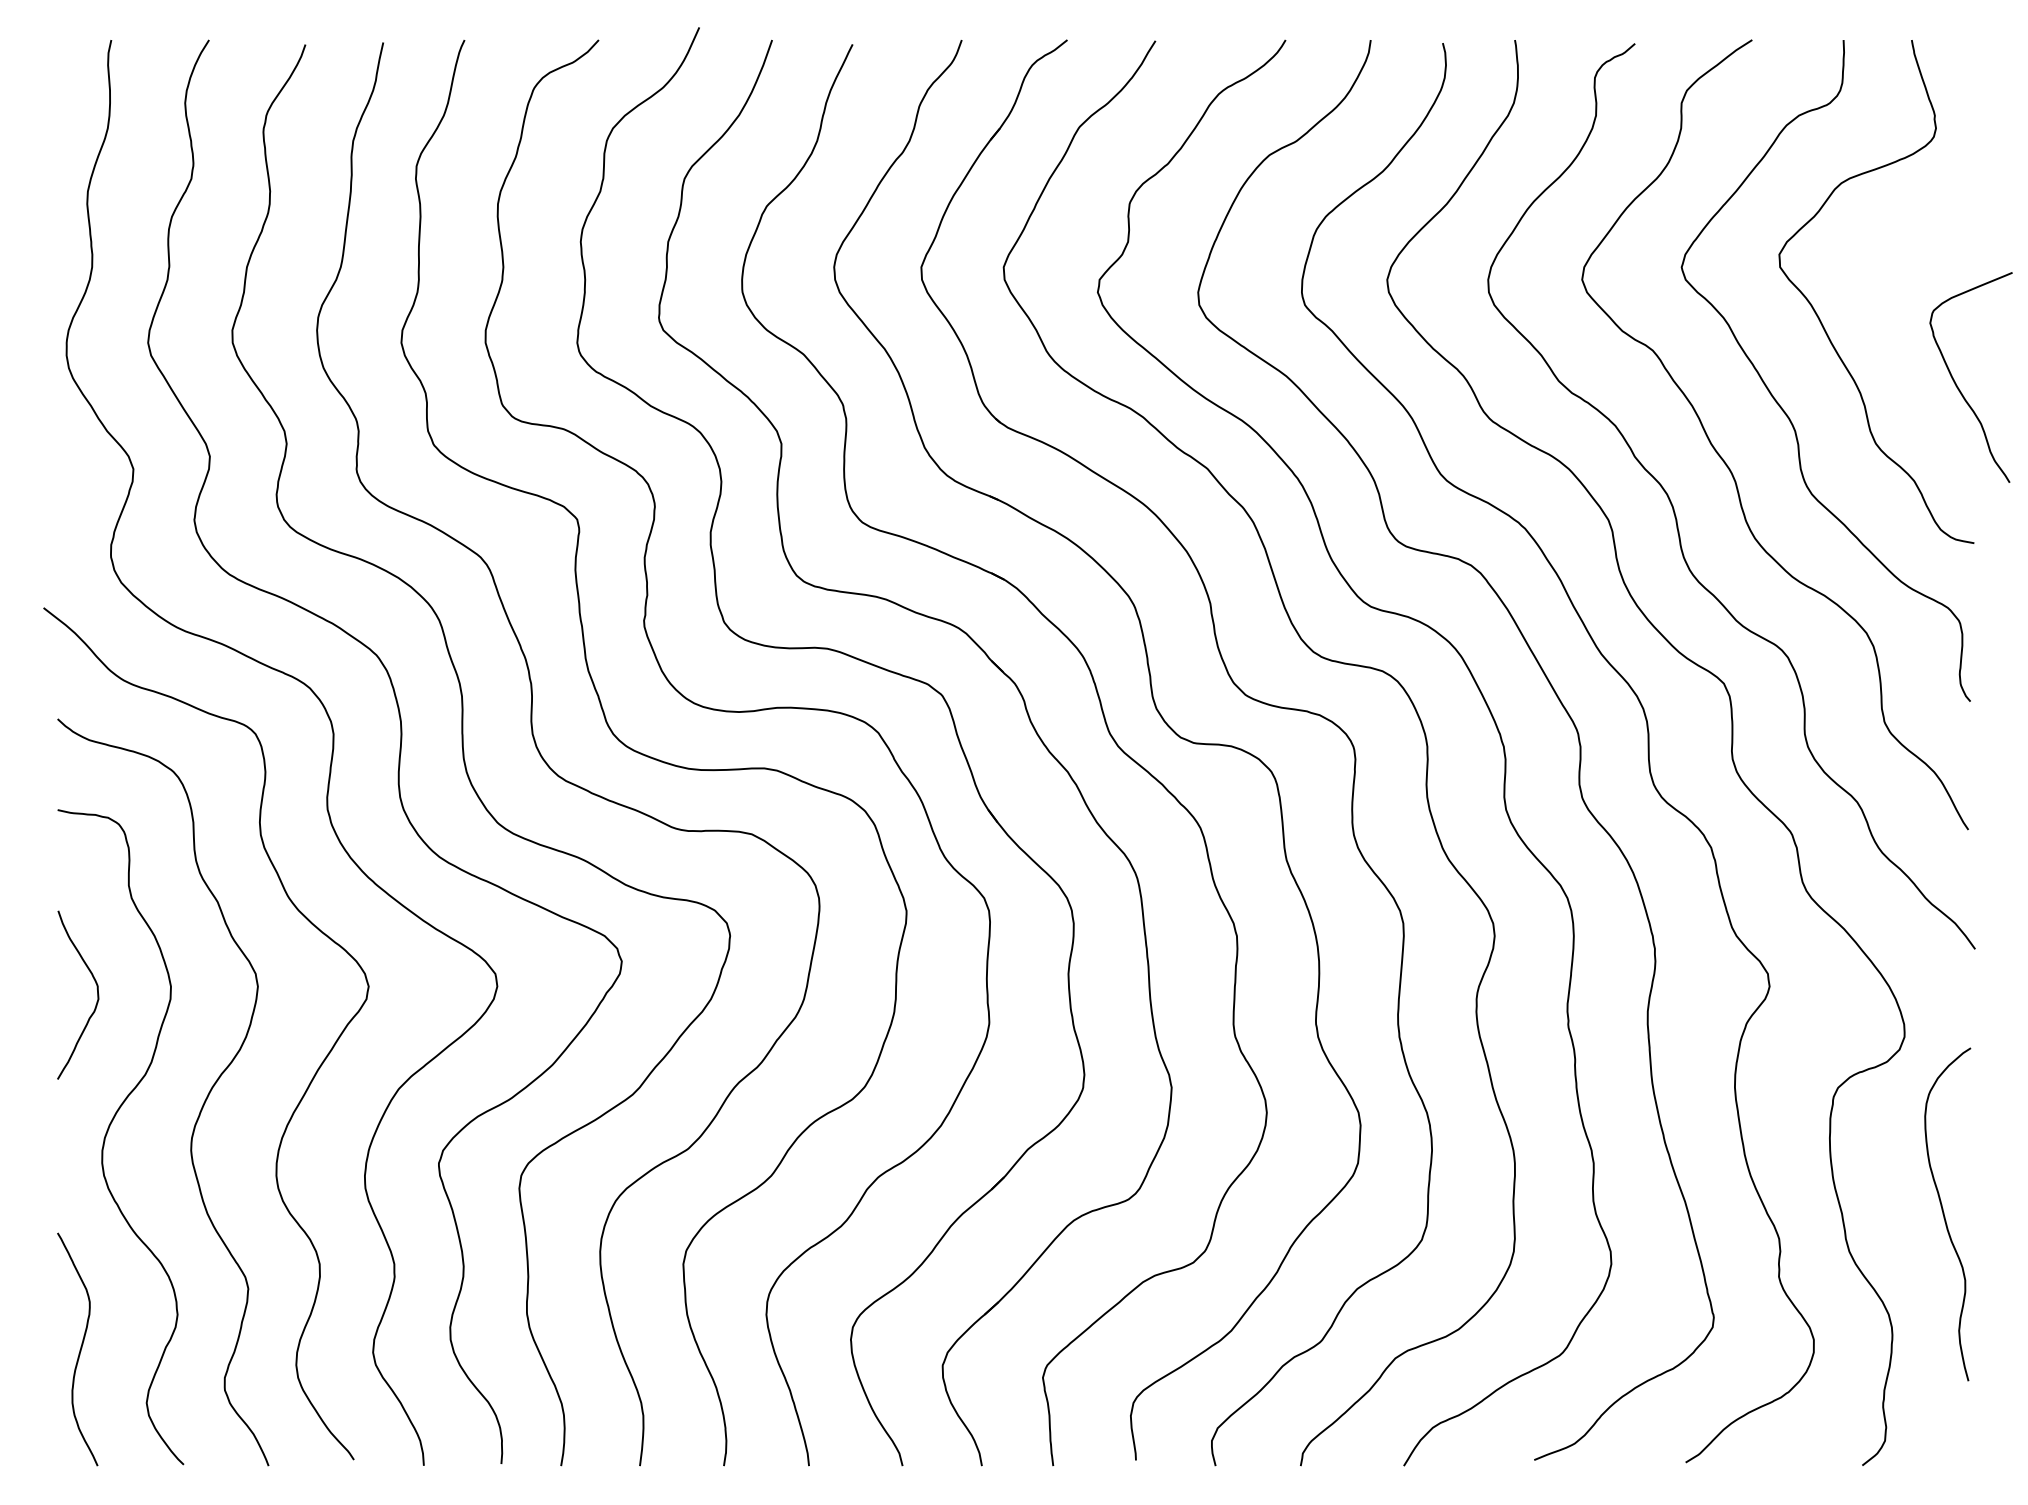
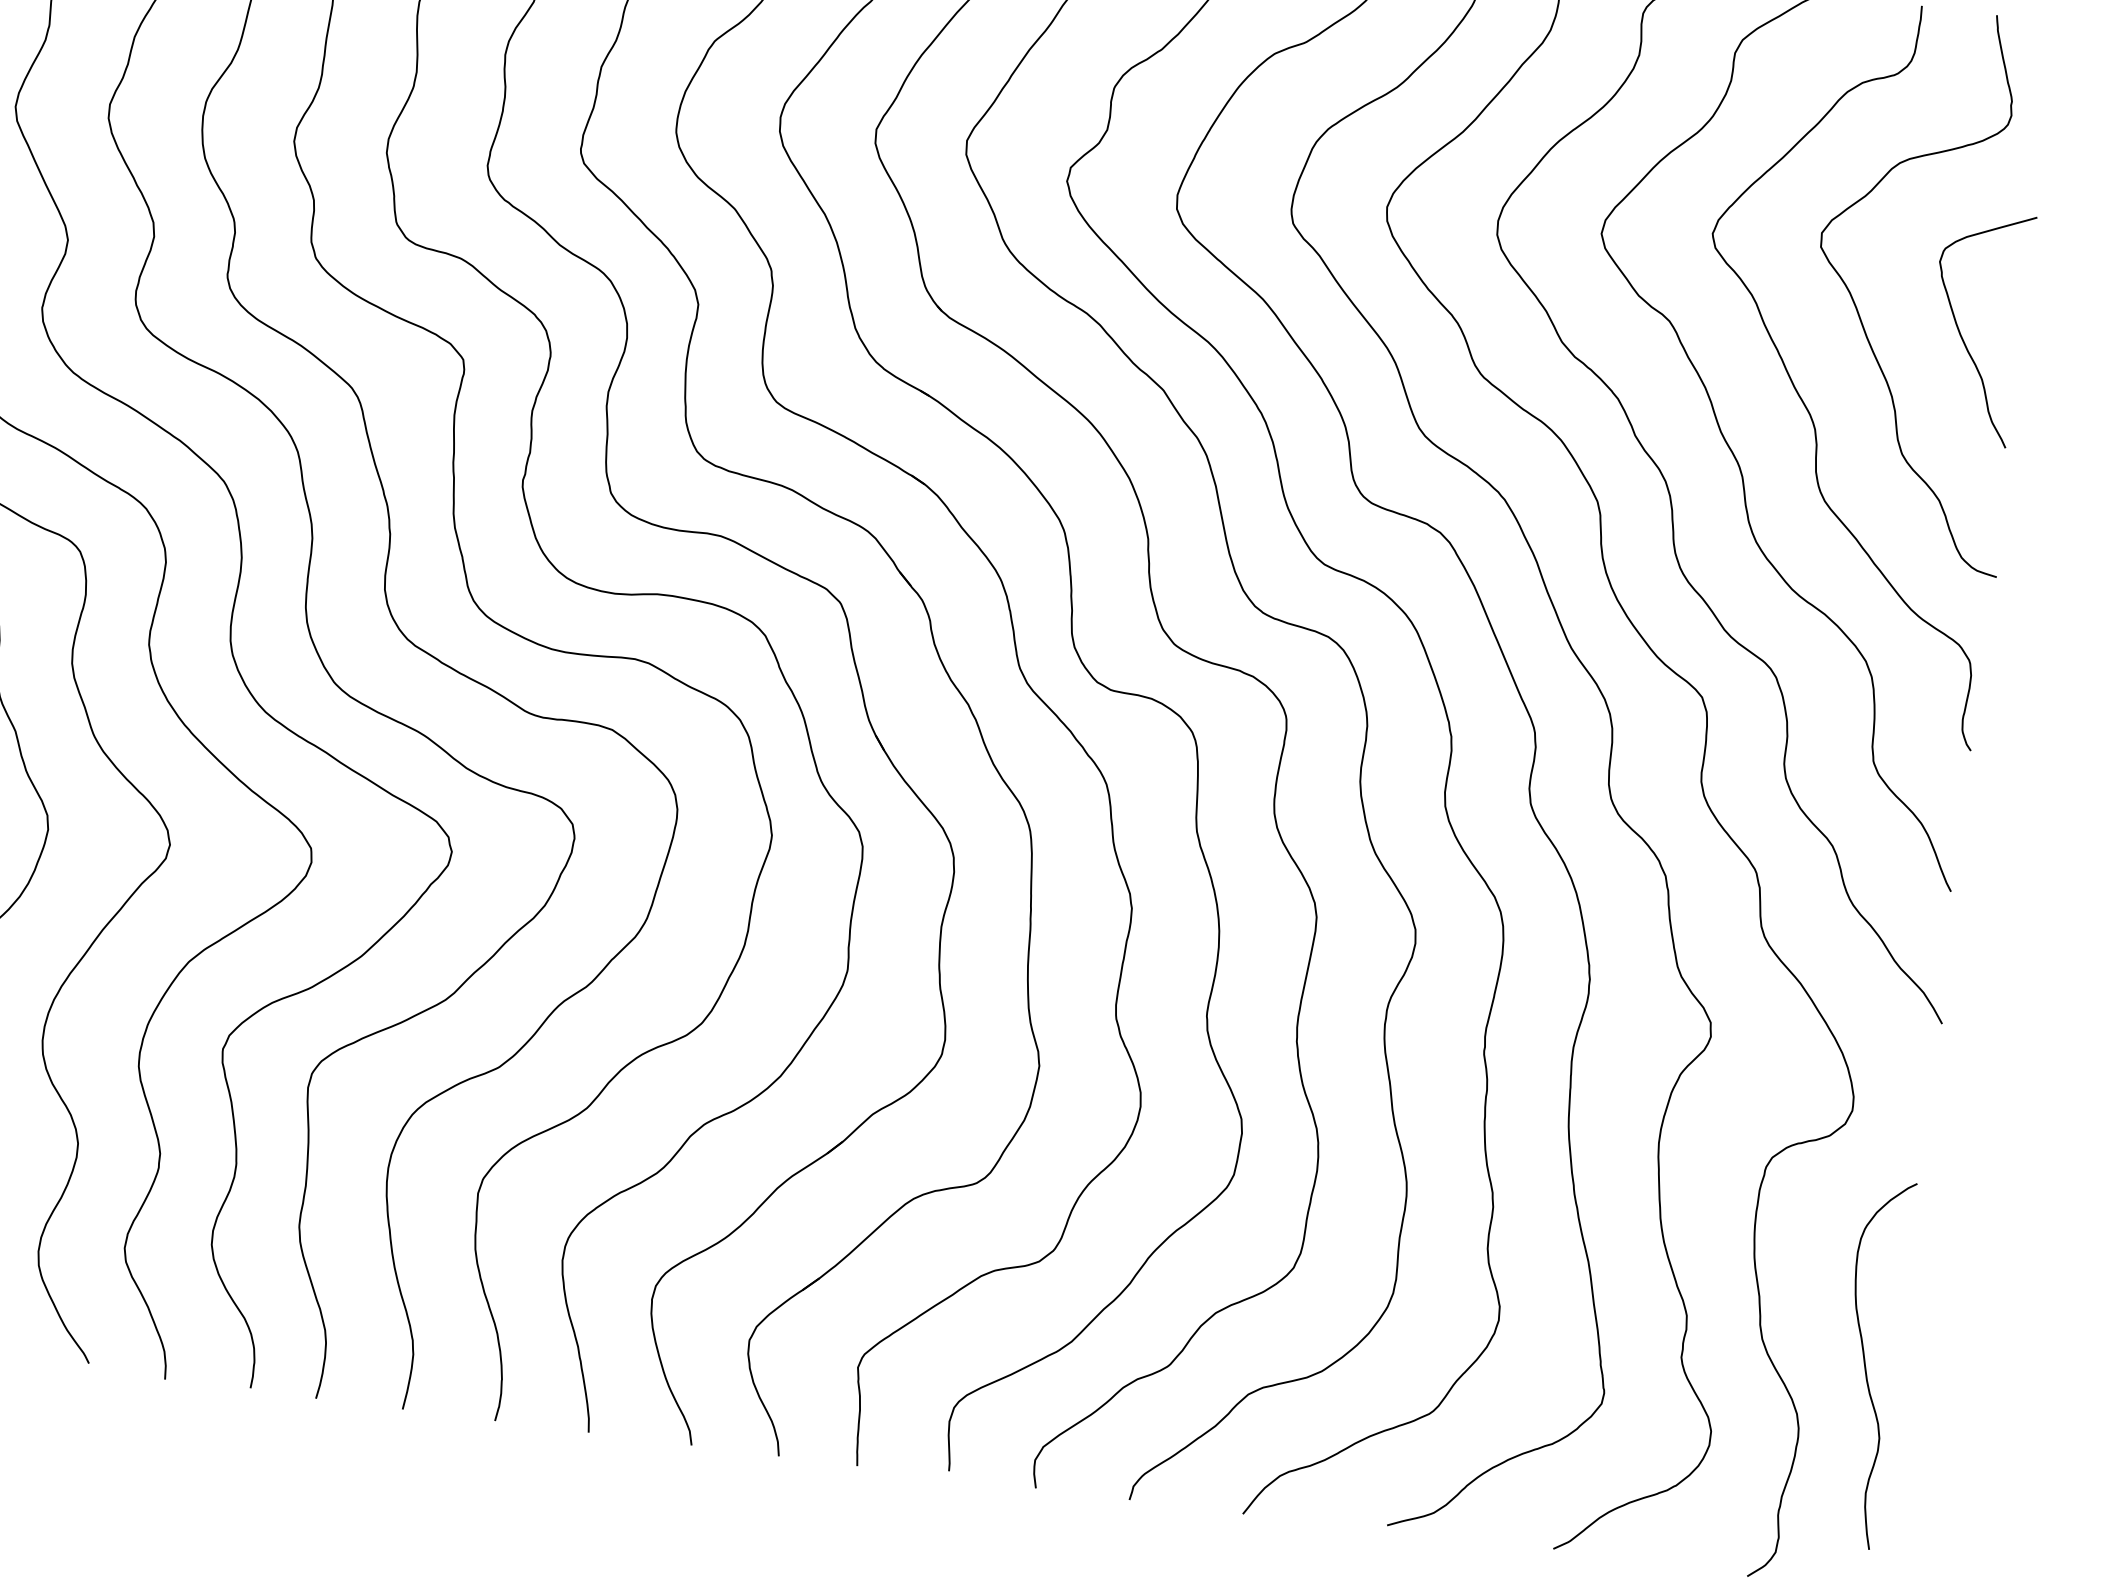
curve: (1956, 383) -> (1960, 331), moved
curve: (1945, 1216) -> (1866, 1365), moved

